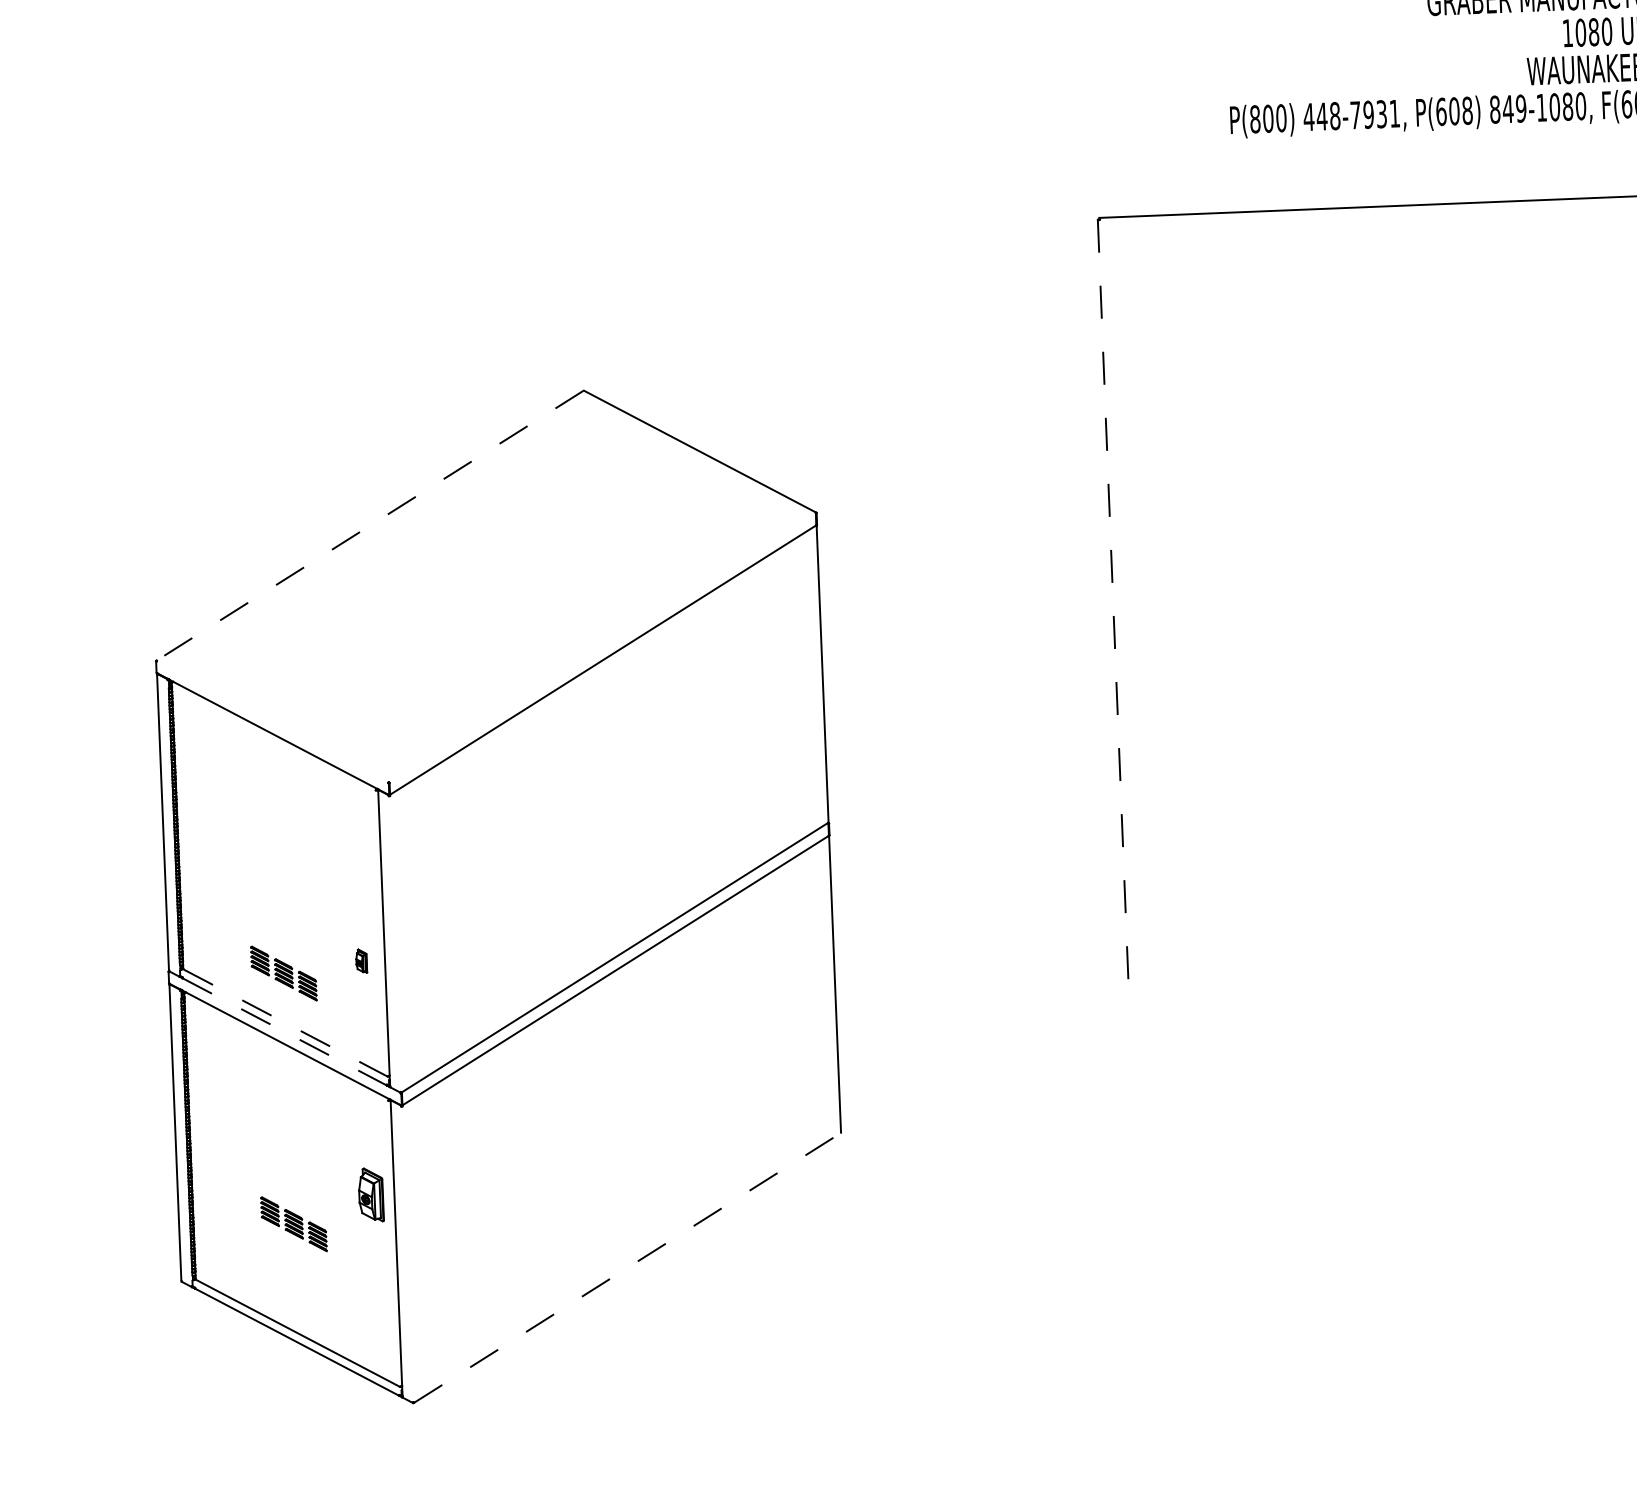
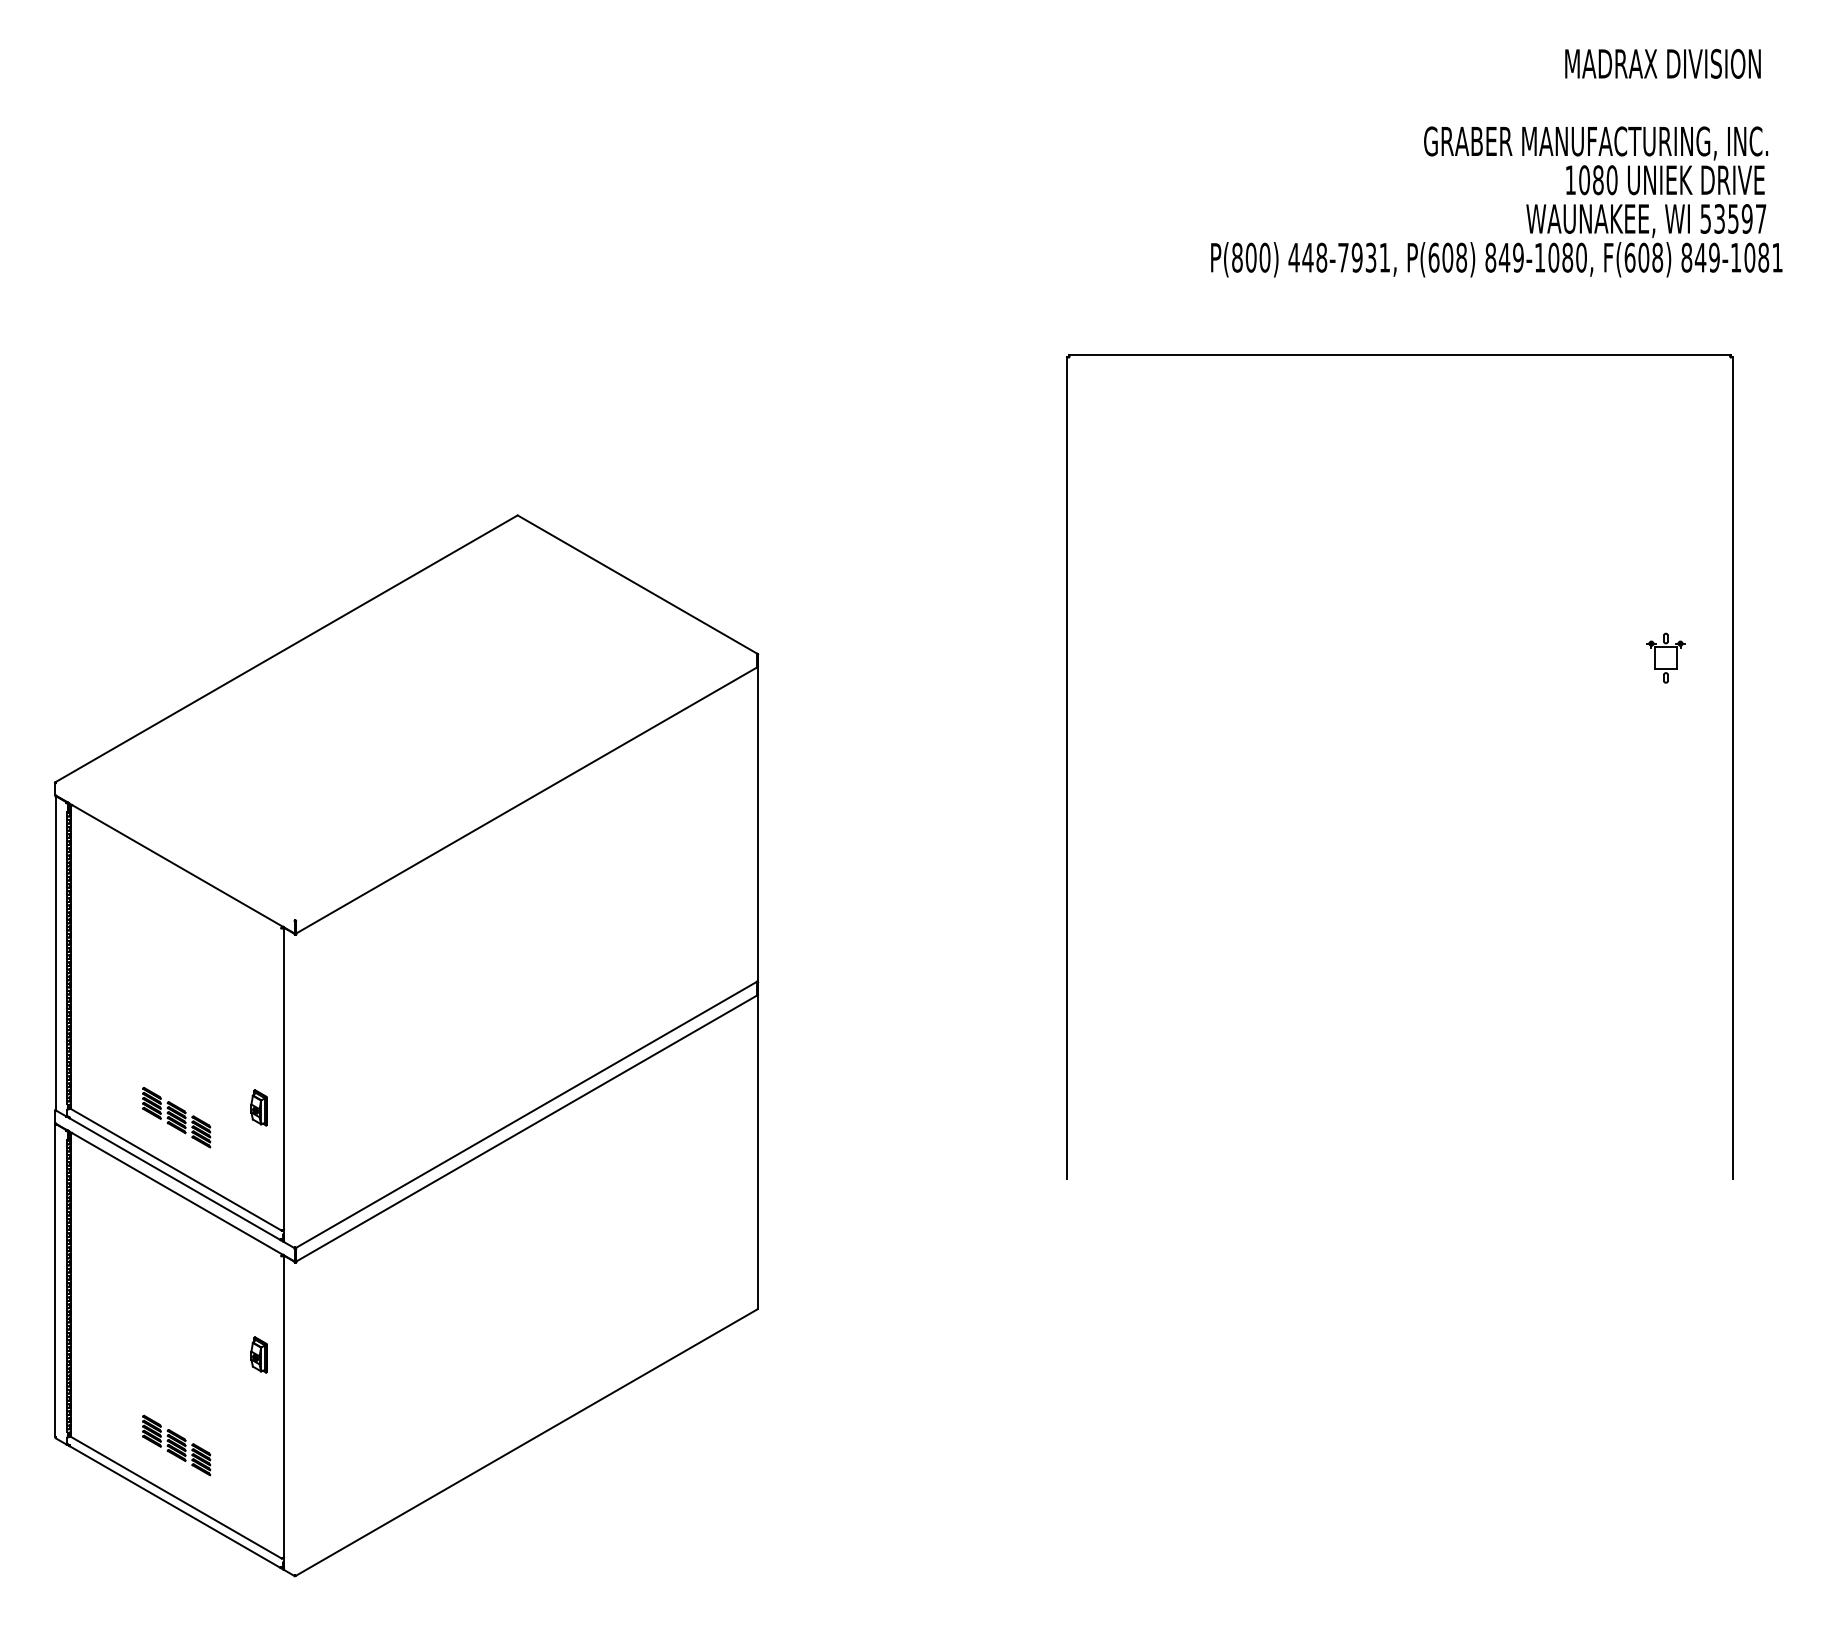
line: (370, 526) -> (286, 649), dashed -> solid
line: (1113, 609) -> (1067, 768), dashed -> solid
part: (360, 960) -> (258, 1107), size x1.43
line: (285, 1023) -> (176, 1170), dashed -> solid
line: (285, 1032) -> (175, 1179), dashed -> solid
part: (370, 1194) -> (258, 1354), size x0.62
part: (293, 1224) -> (176, 1445), moved
line: (627, 1267) -> (526, 1442), dashed -> solid

